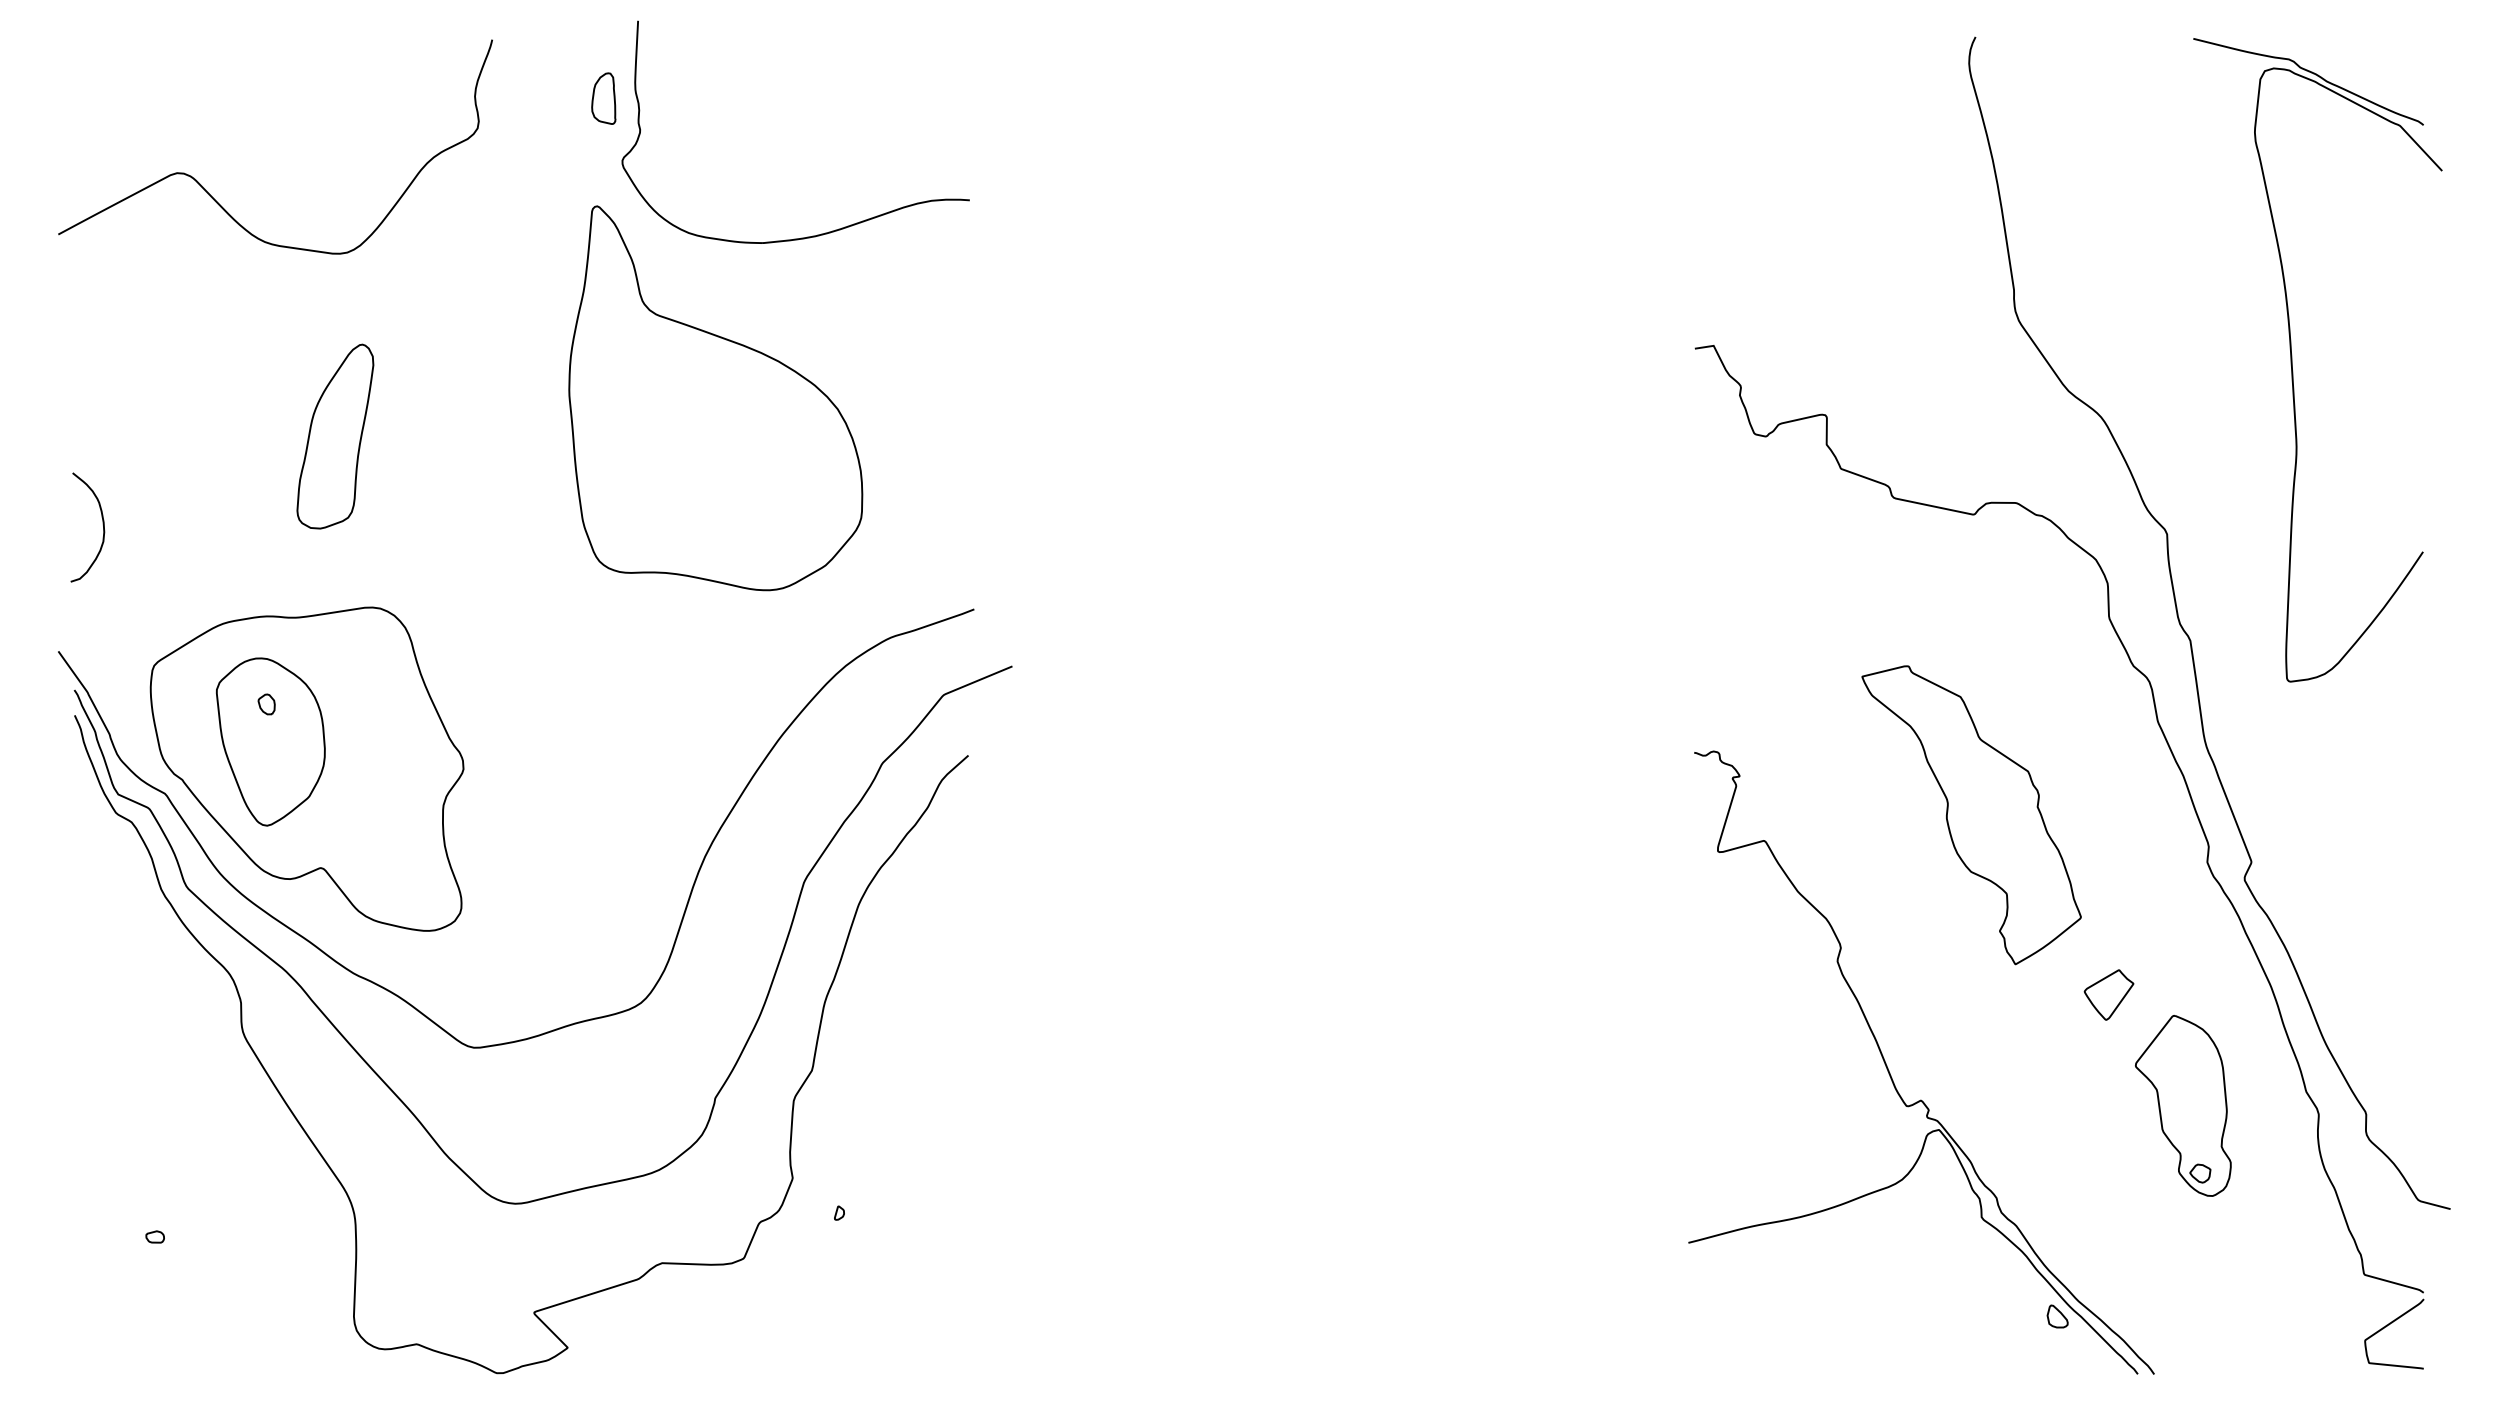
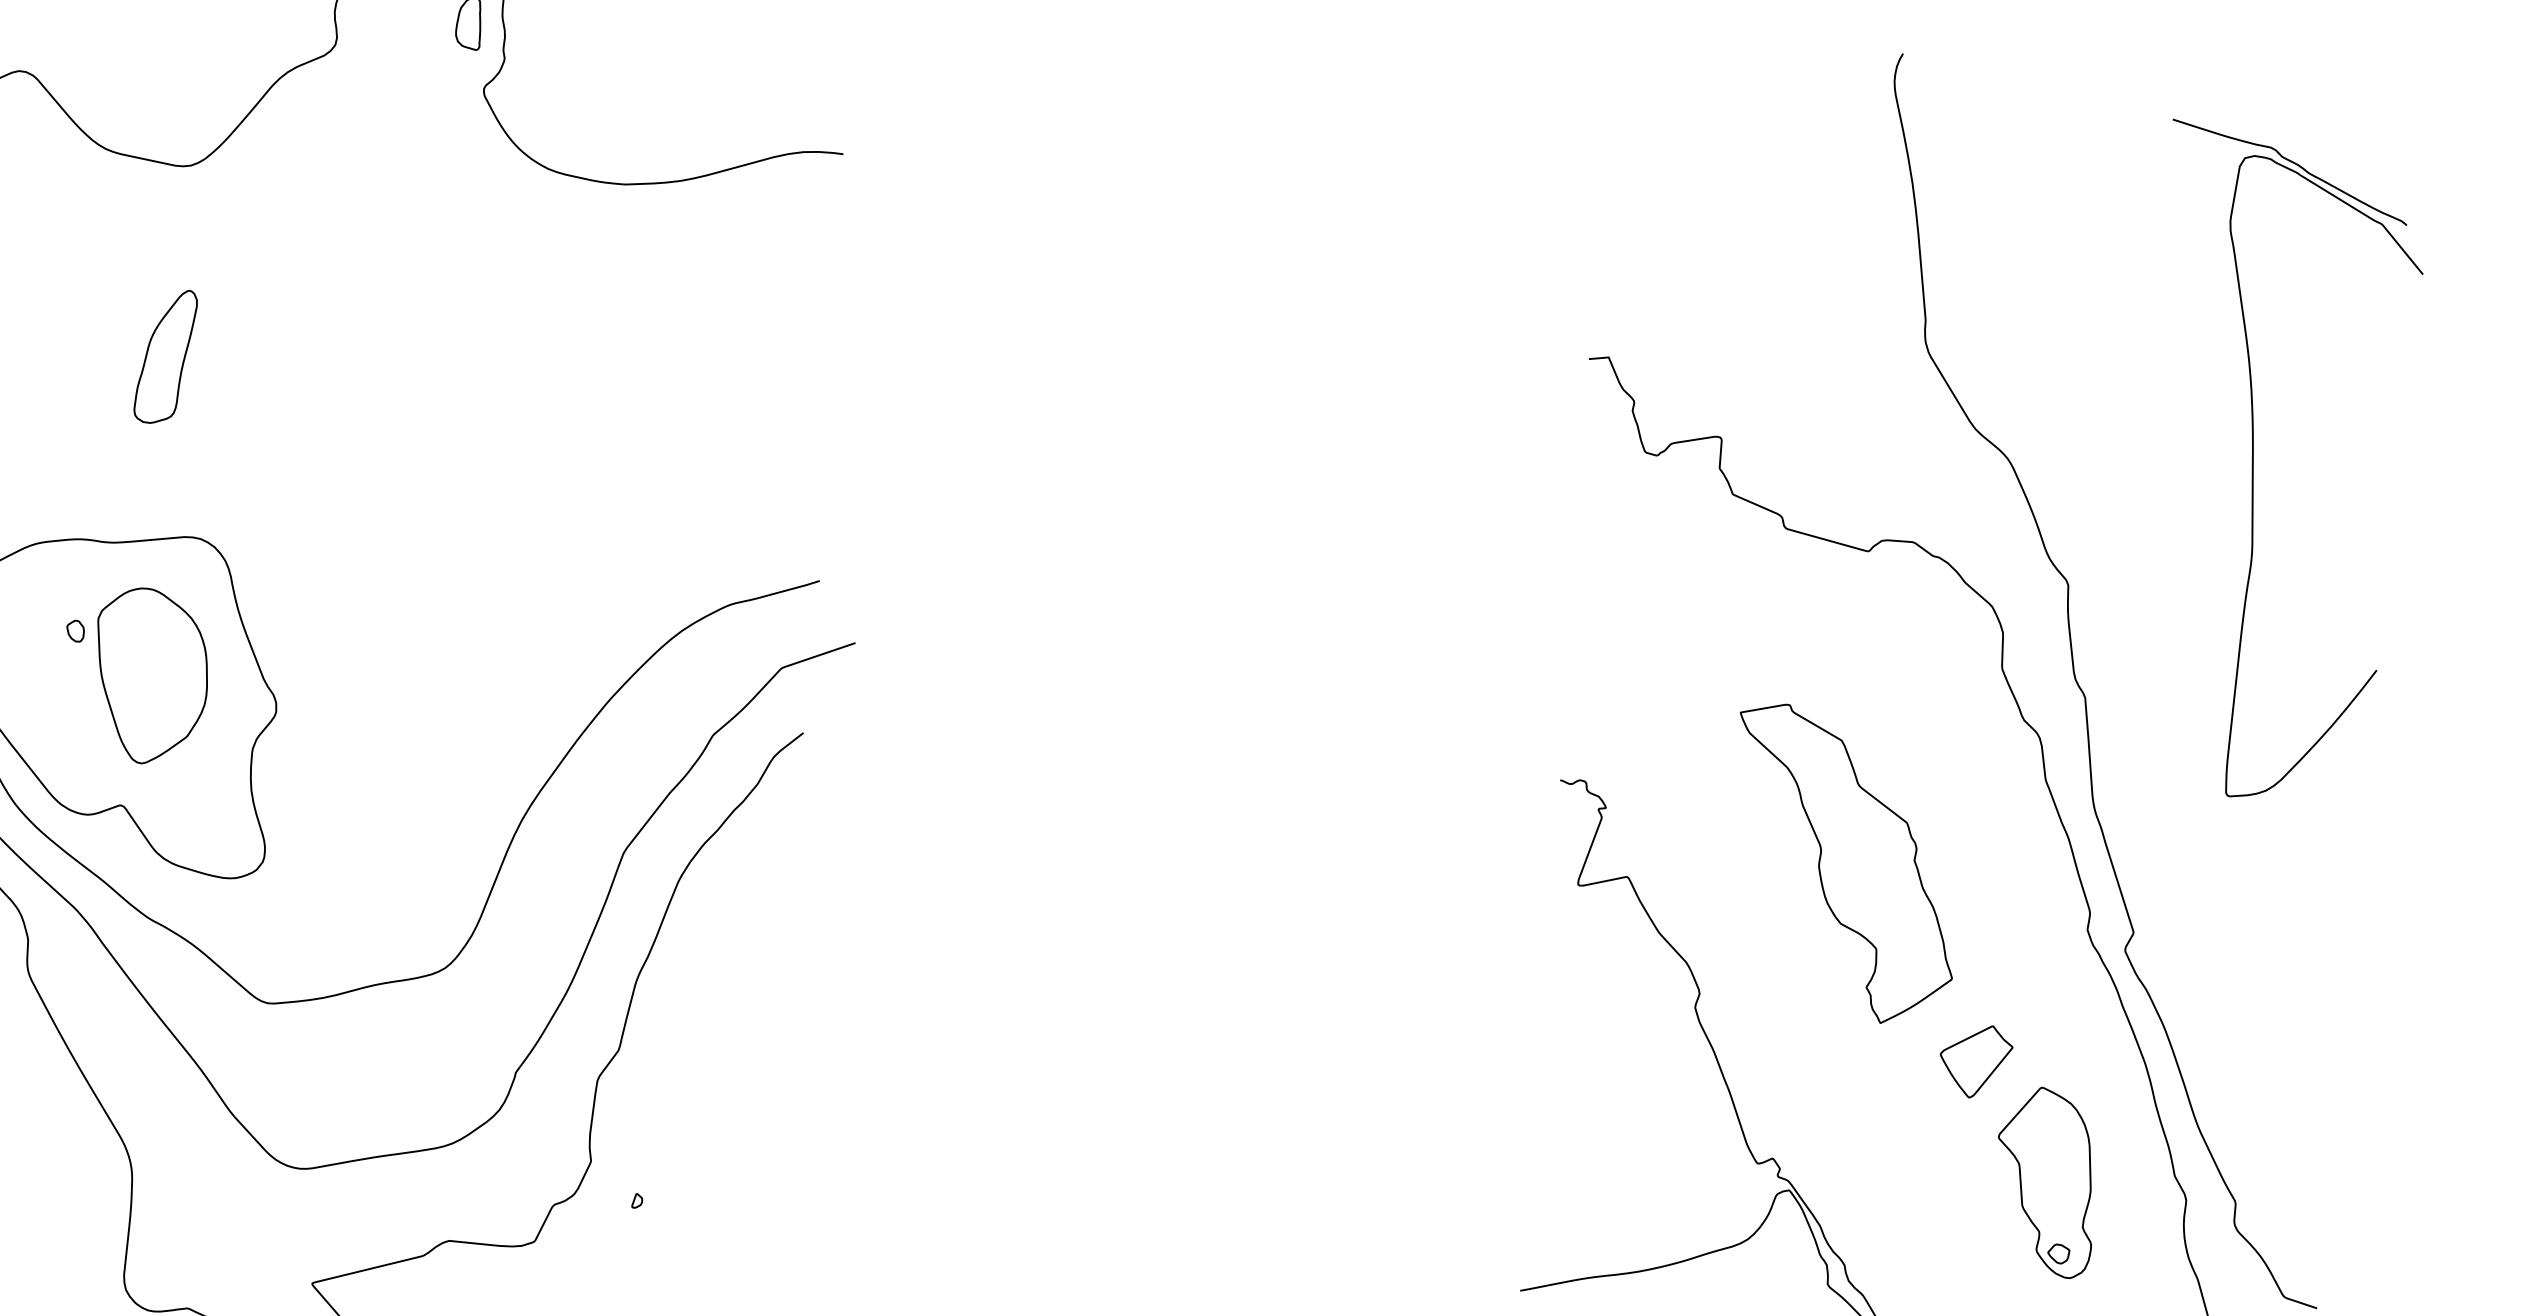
part: (2292, 360) -> (2253, 461), moved
part: (715, 398) -> (564, 343), removed
part: (335, 436) -> (165, 356), size x0.7
part: (270, 741) -> (150, 675), moved
part: (2108, 994) -> (1975, 1060), size x1.4

